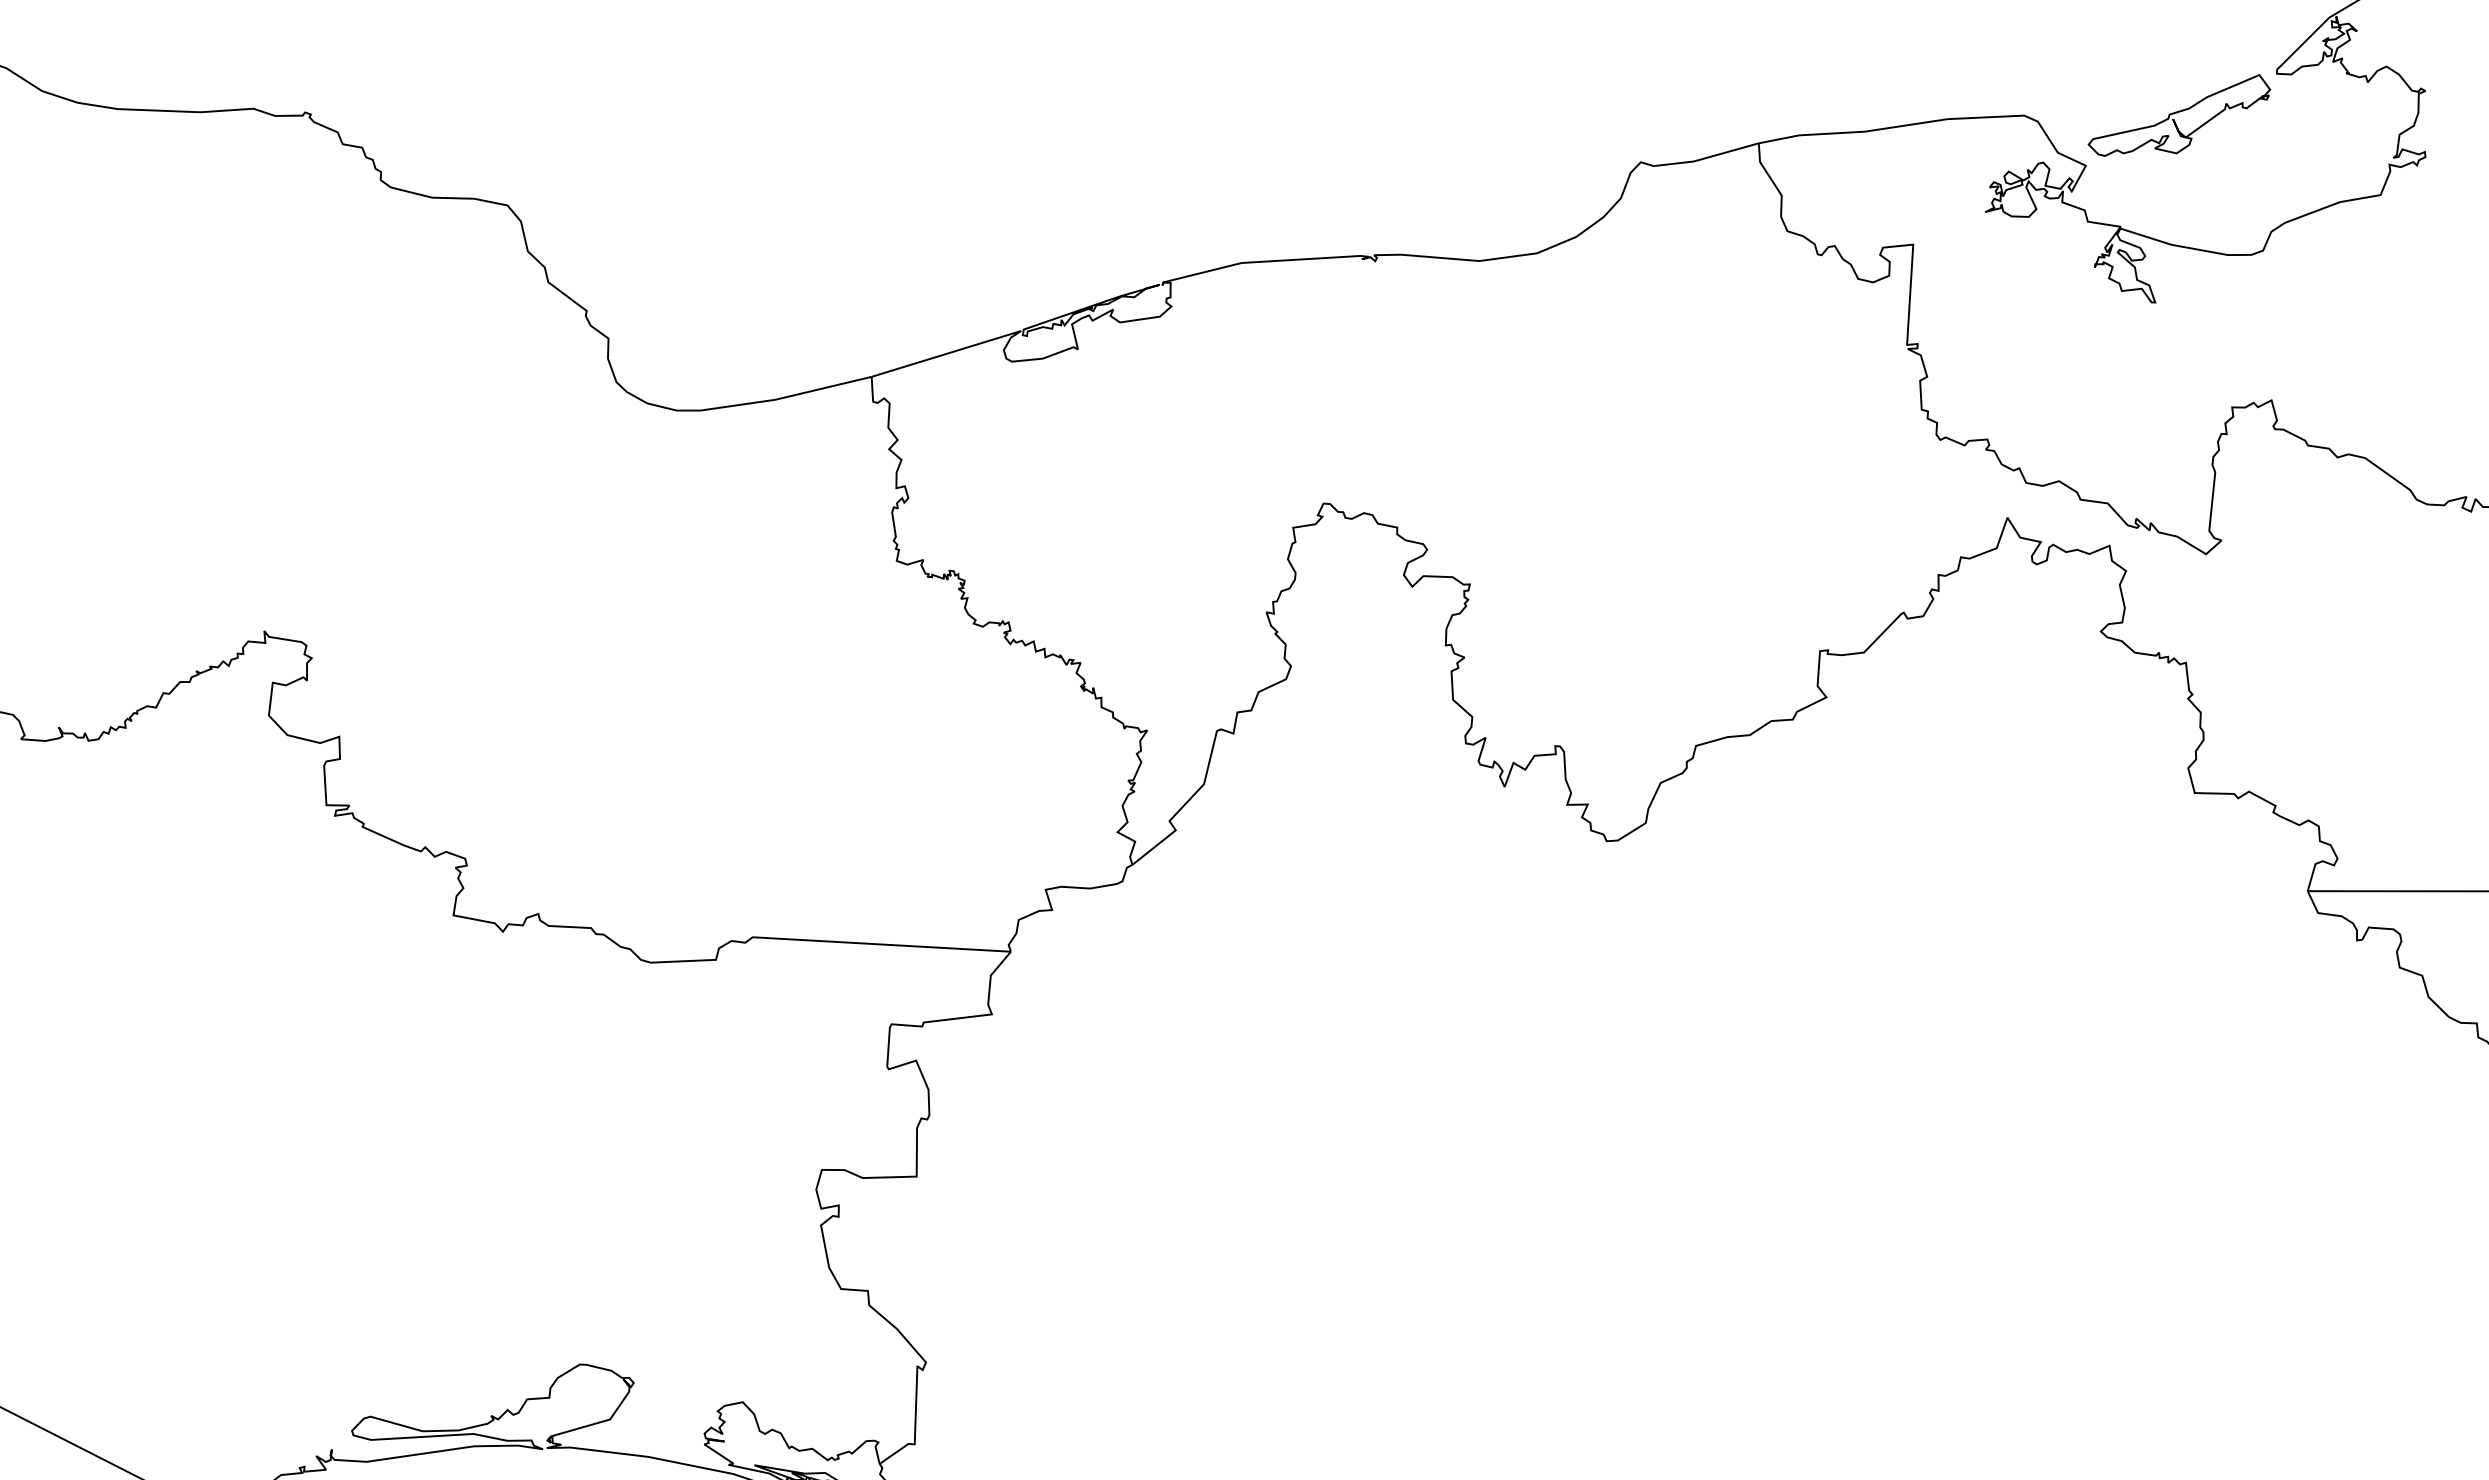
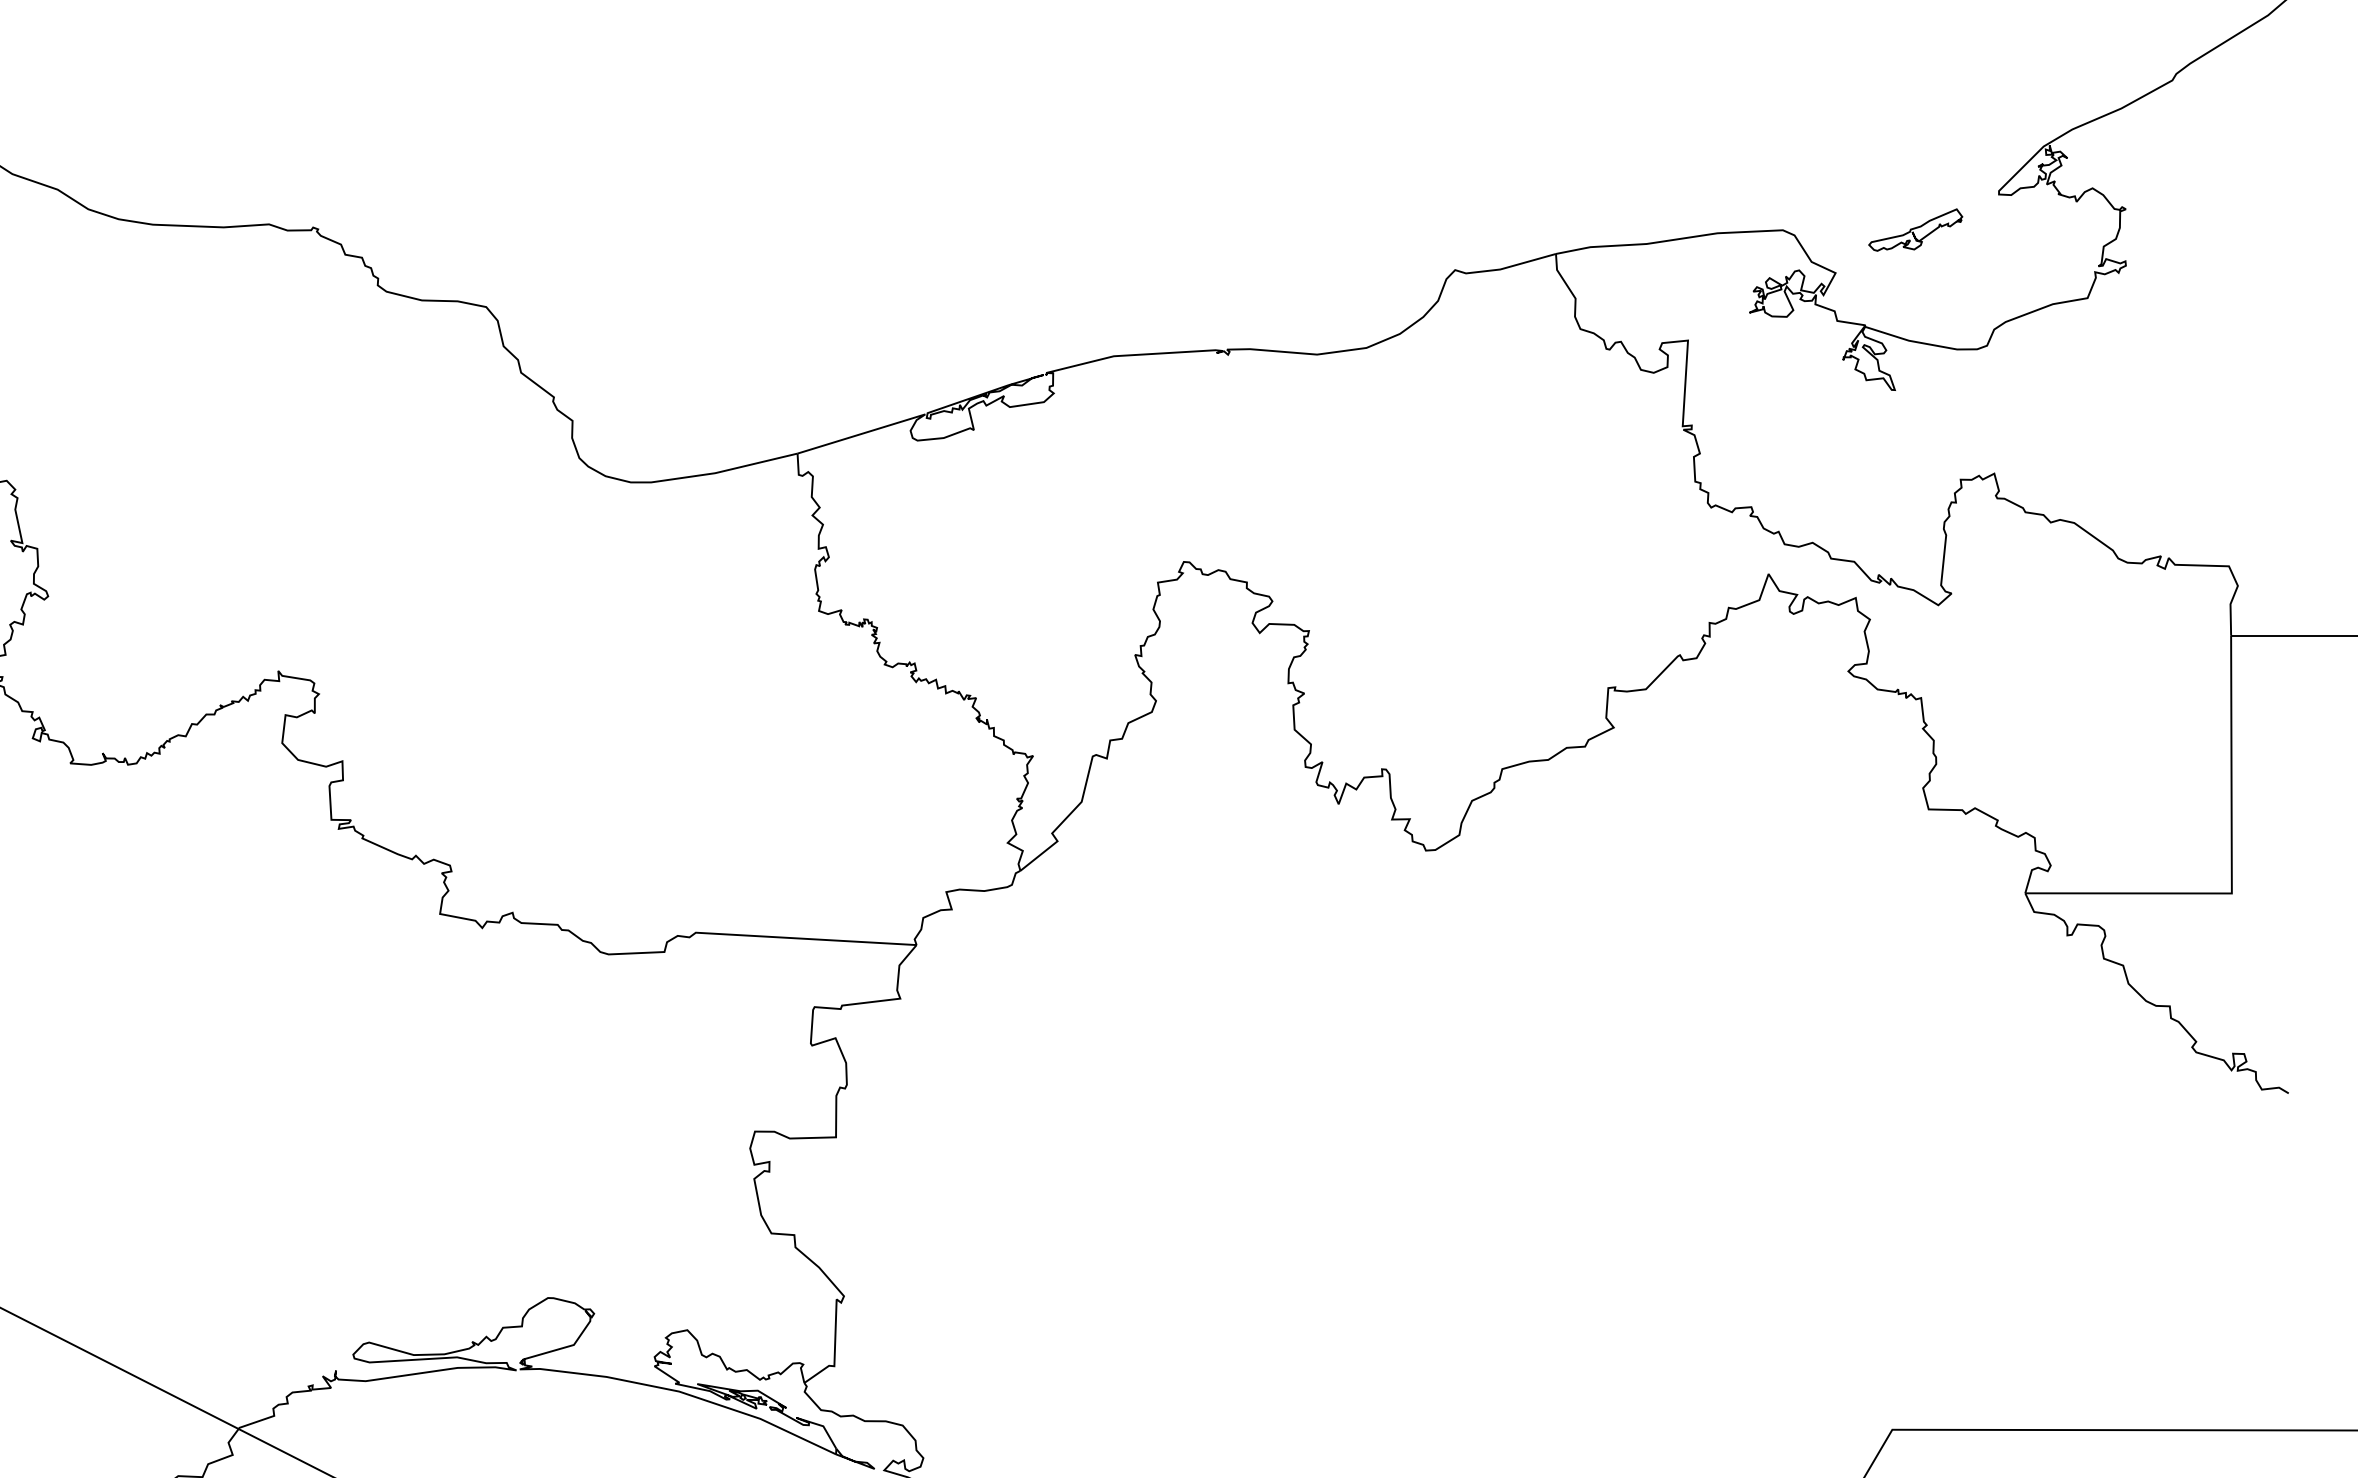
part: (2179, 114) -> (1915, 229), size x0.6

